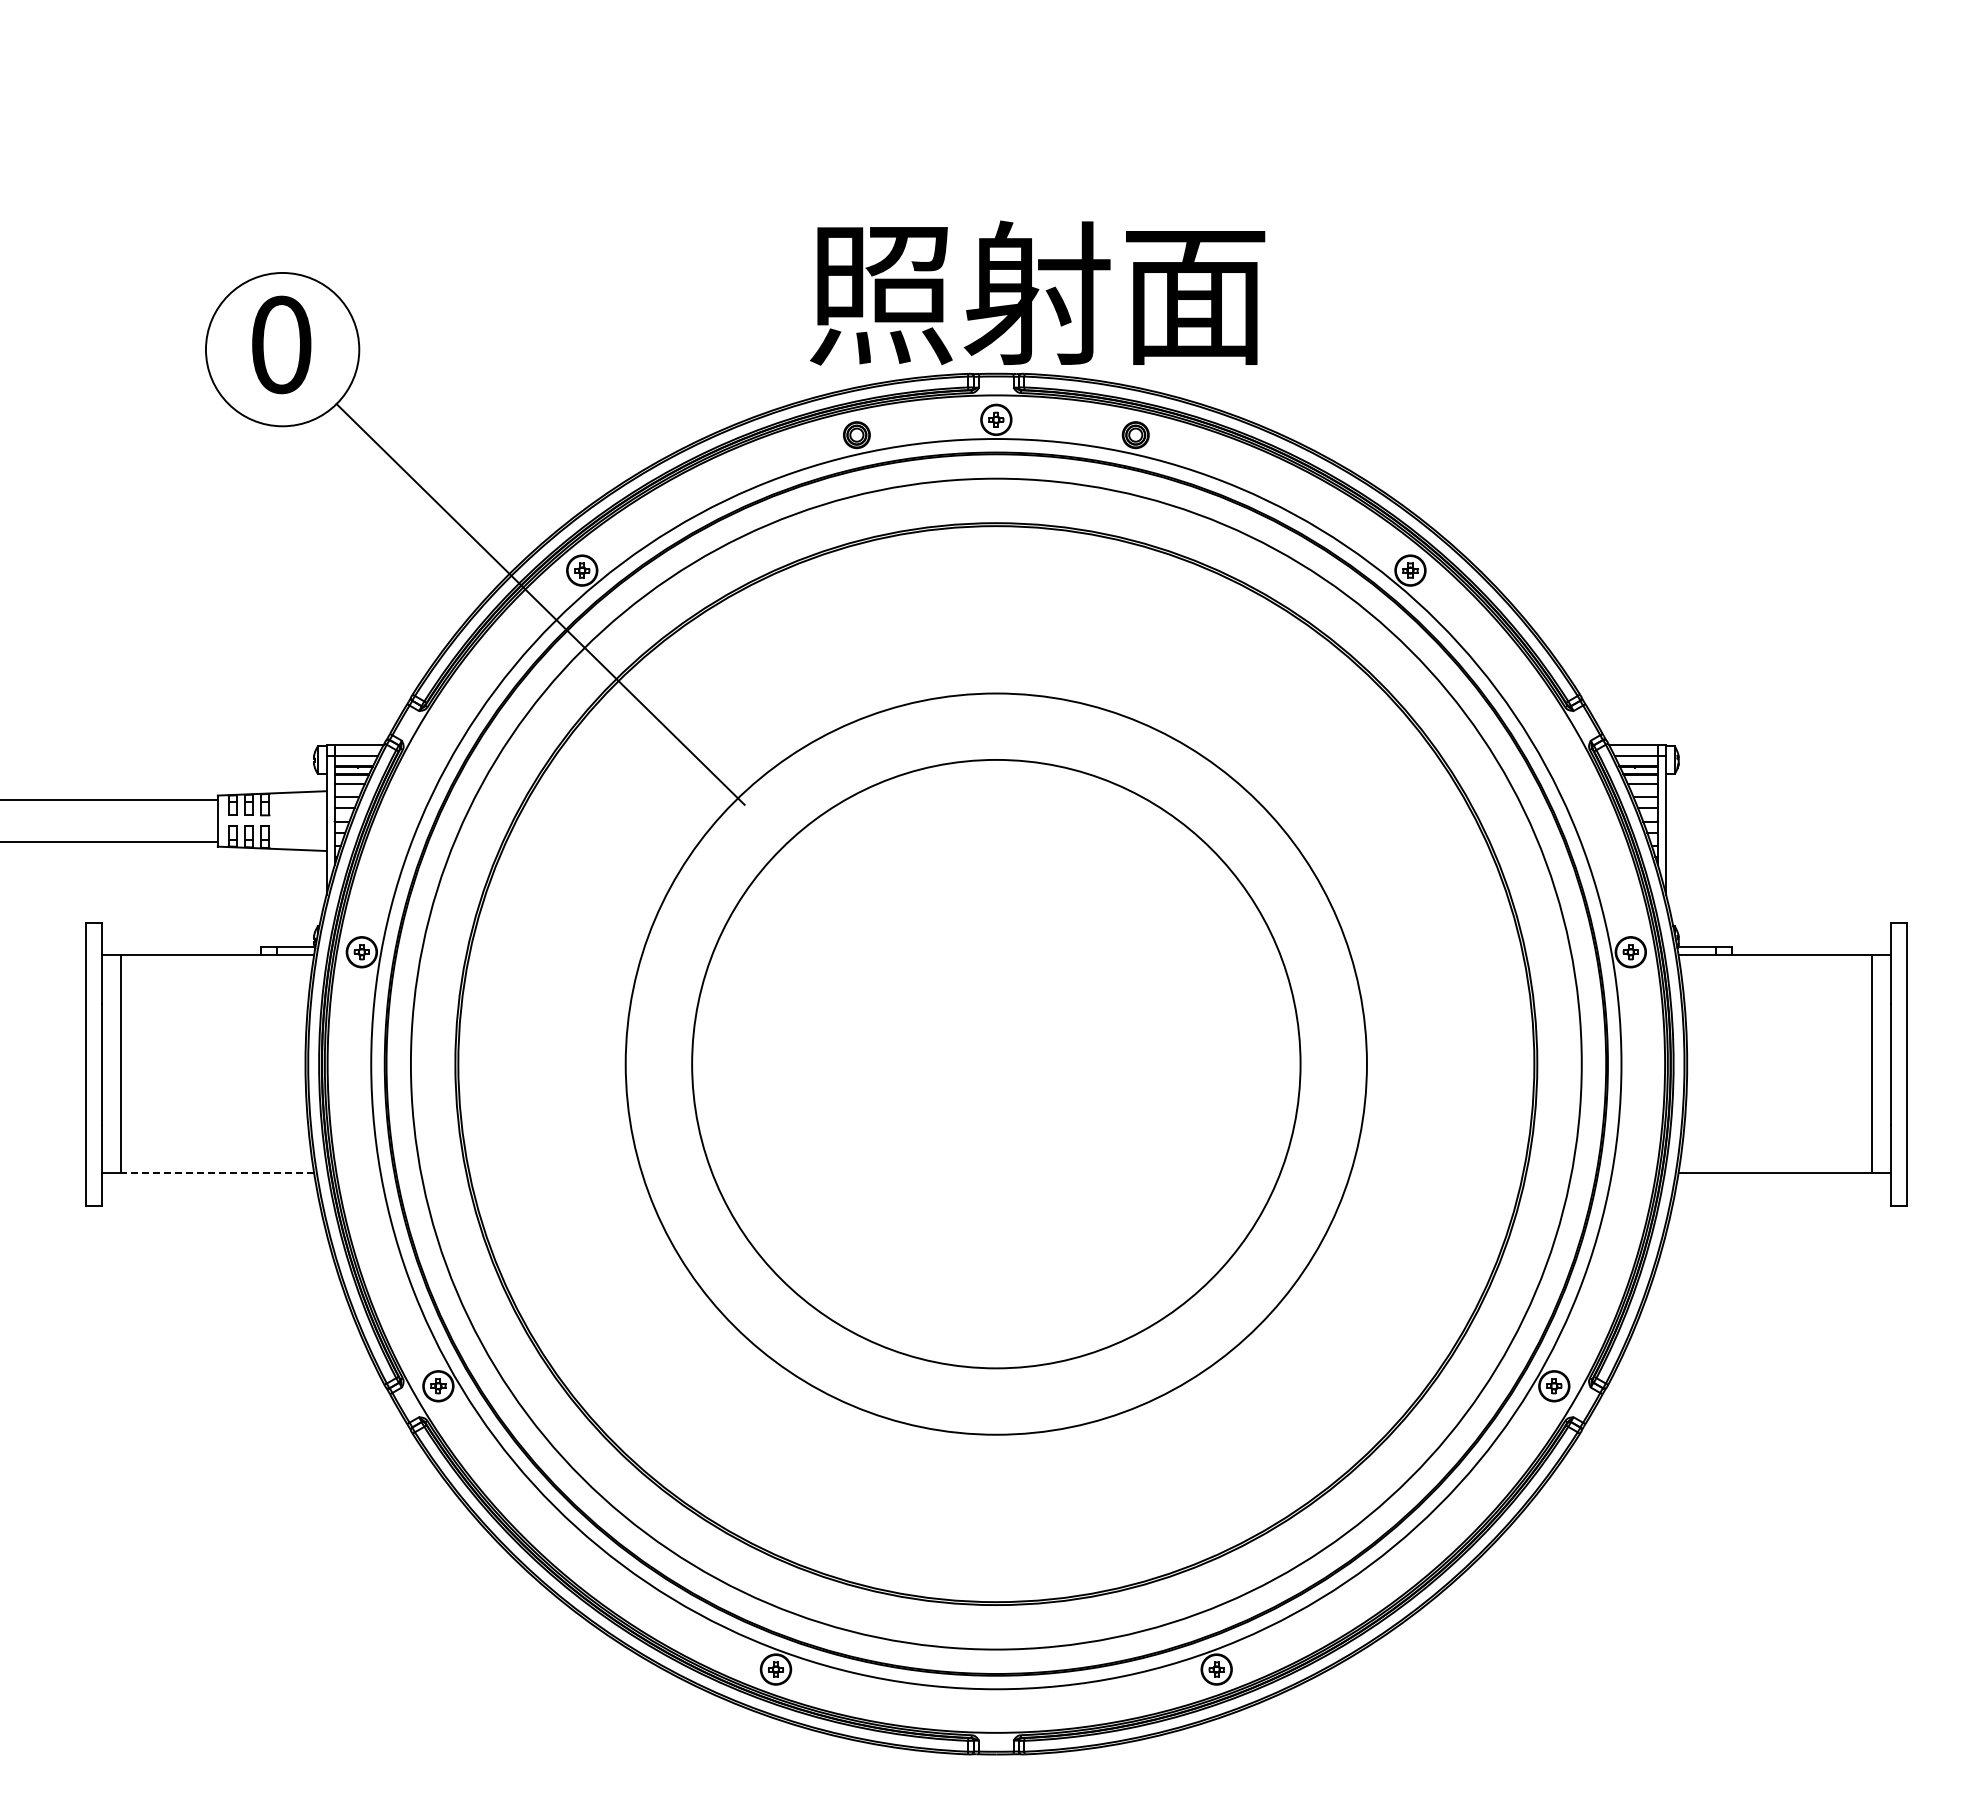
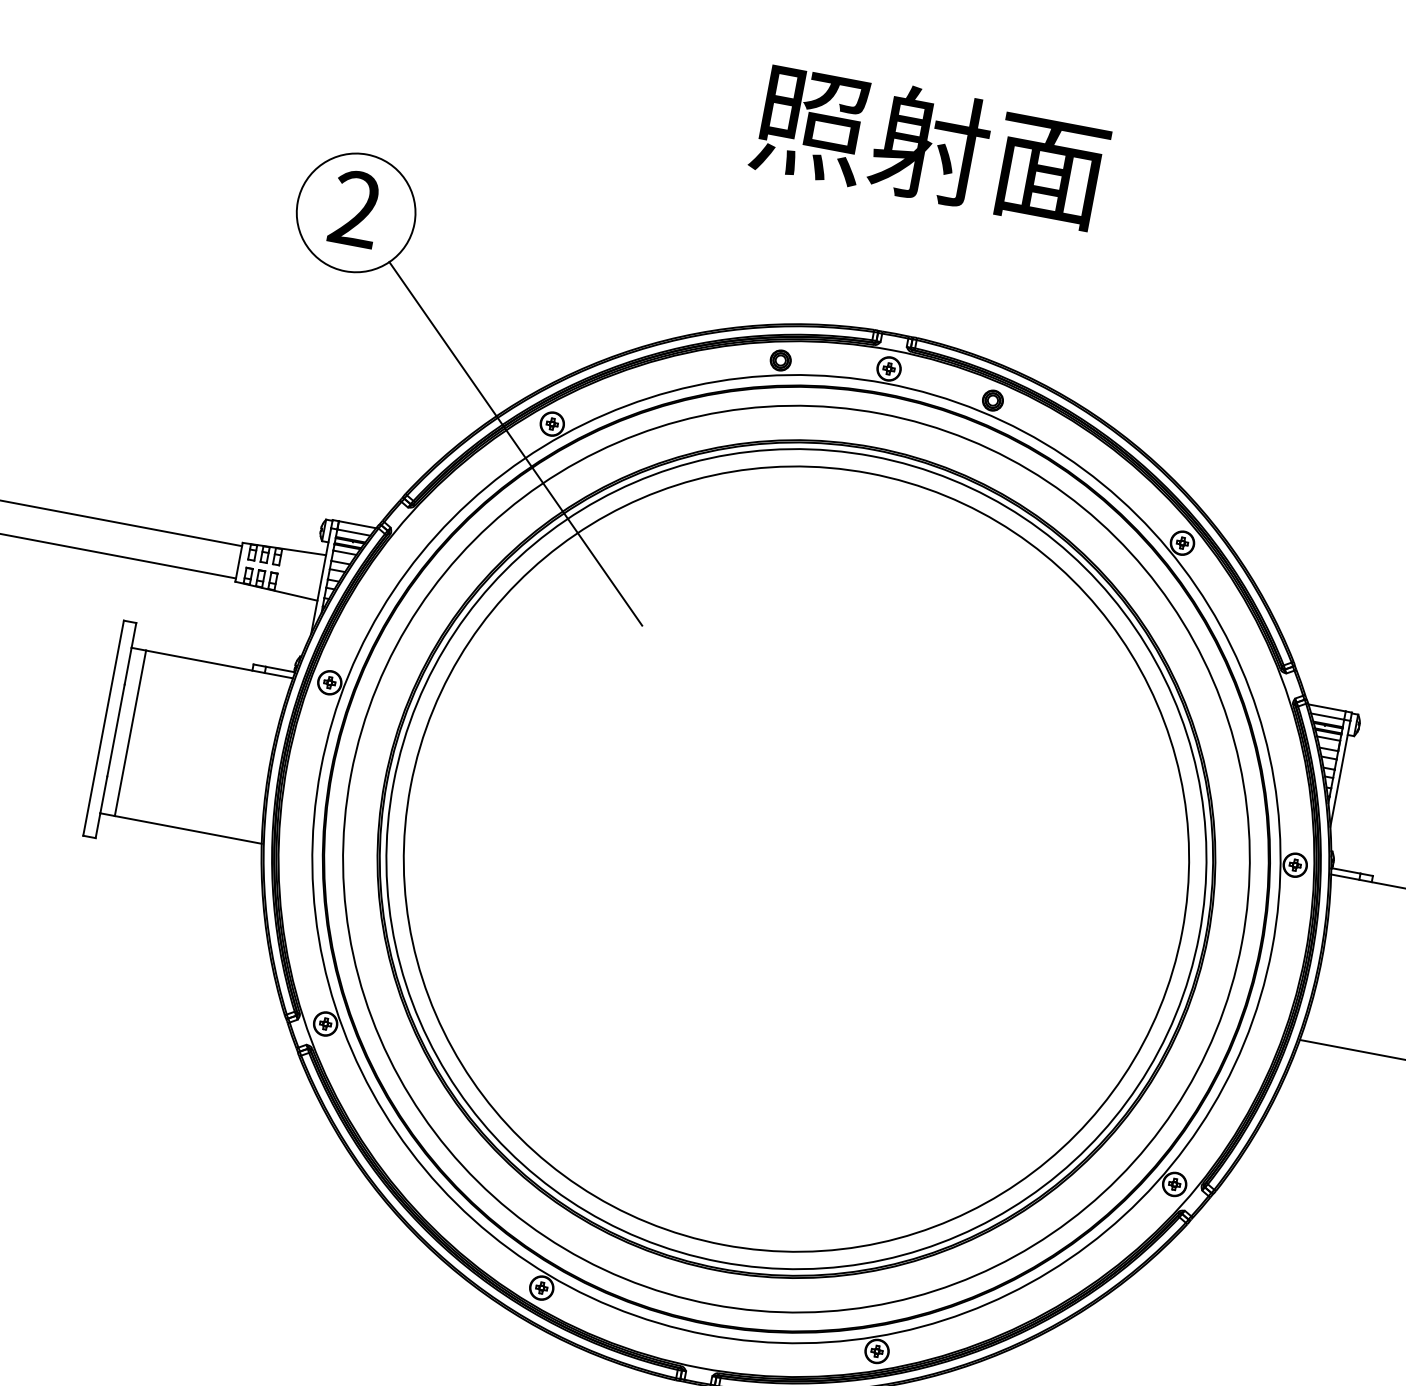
text: (1037, 292) -> (930, 145), moved
text: (281, 344) -> (356, 208), 0 -> 2
circle: (995, 1063) -> (795, 858), size x1.43
circle: (996, 1064) -> (796, 859), size x1.67
line: (217, 1172) -> (188, 829), dashed -> solid

